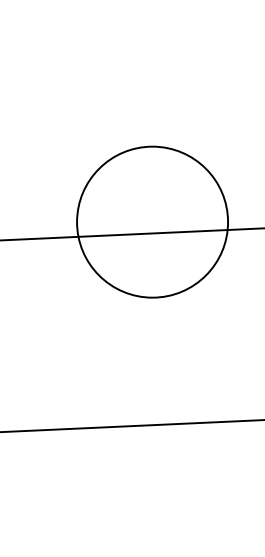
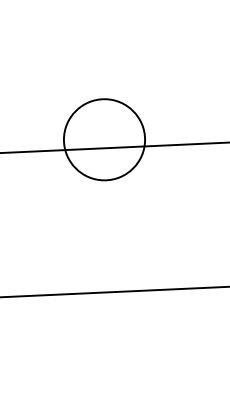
circle: (152, 221) -> (104, 139), size x0.71

